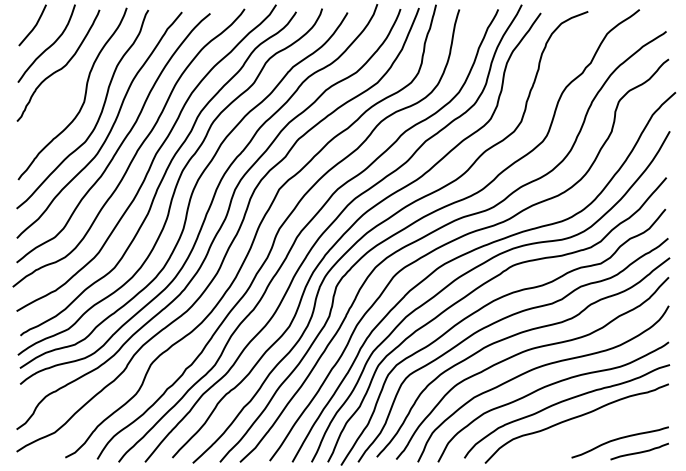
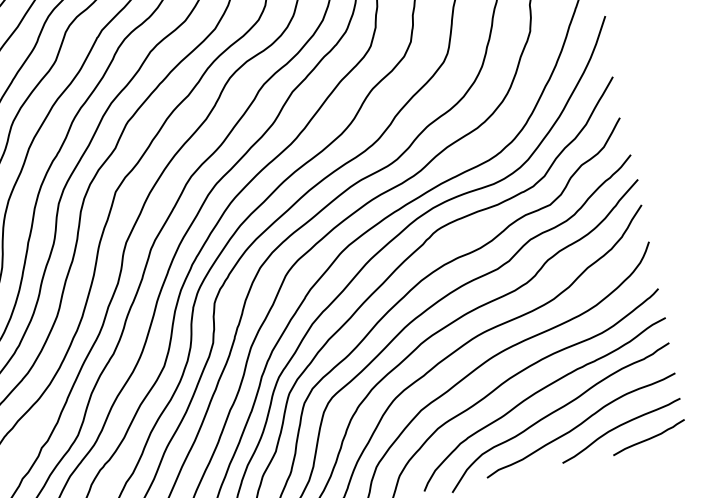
curve: (590, 432) -> (580, 425), added

